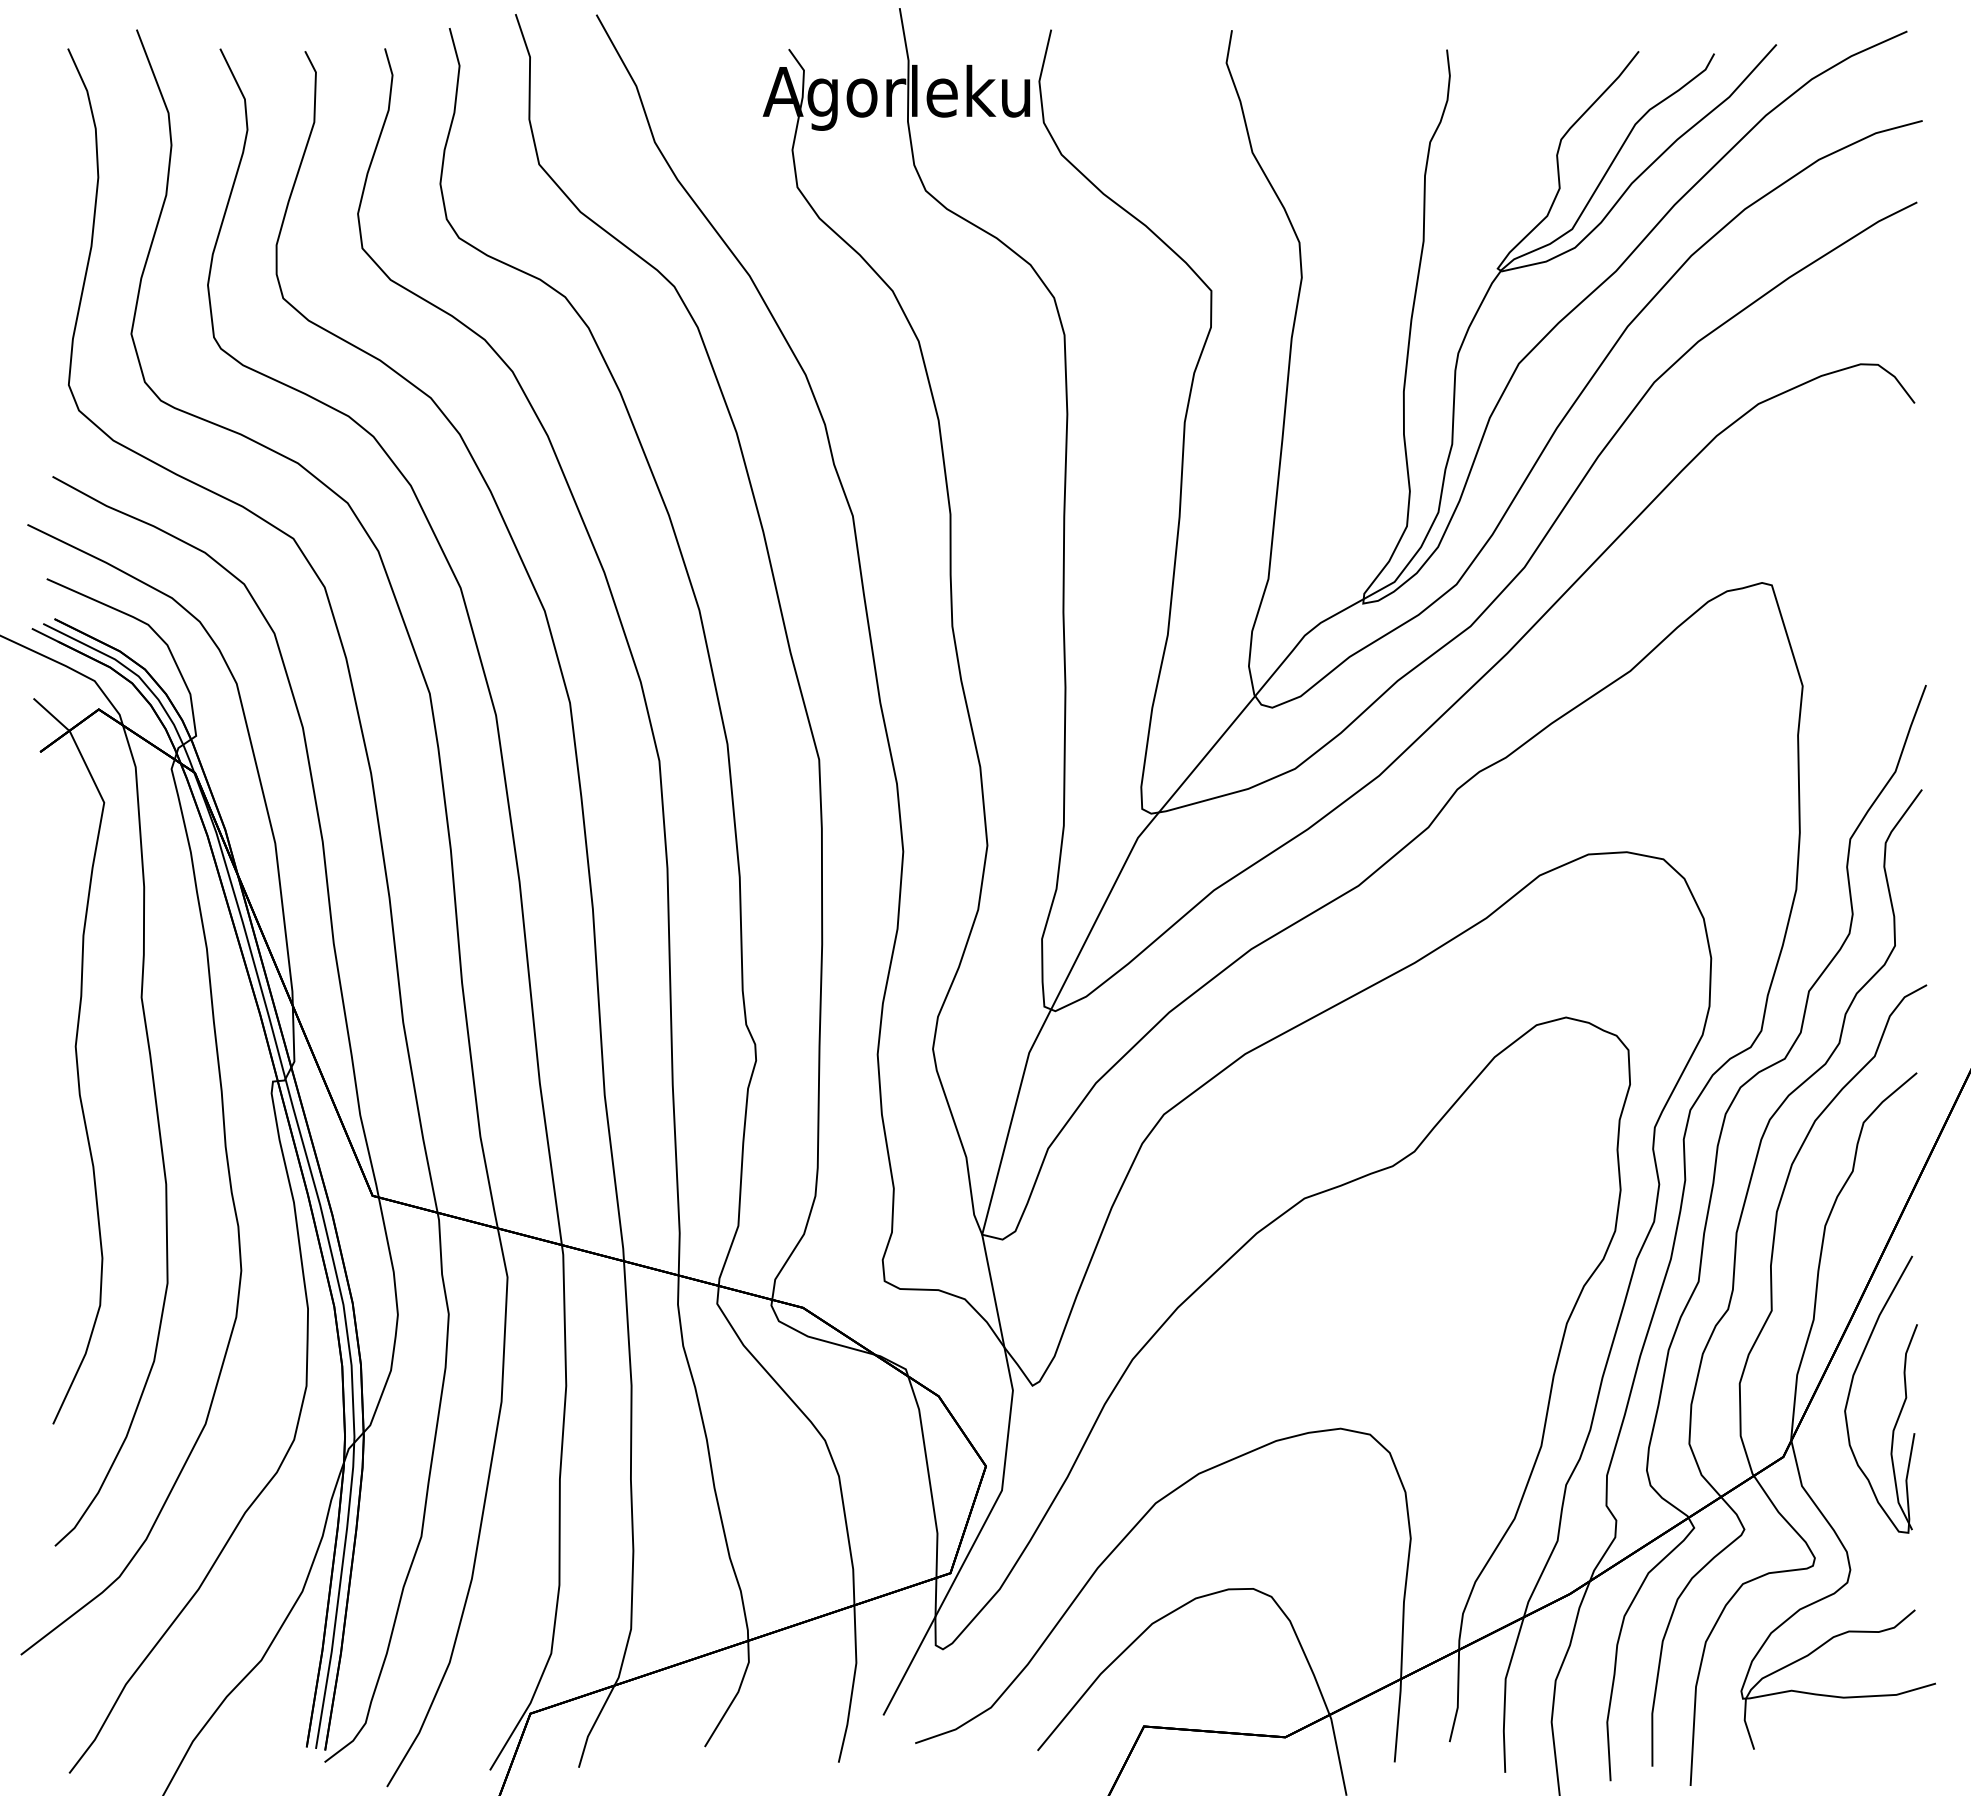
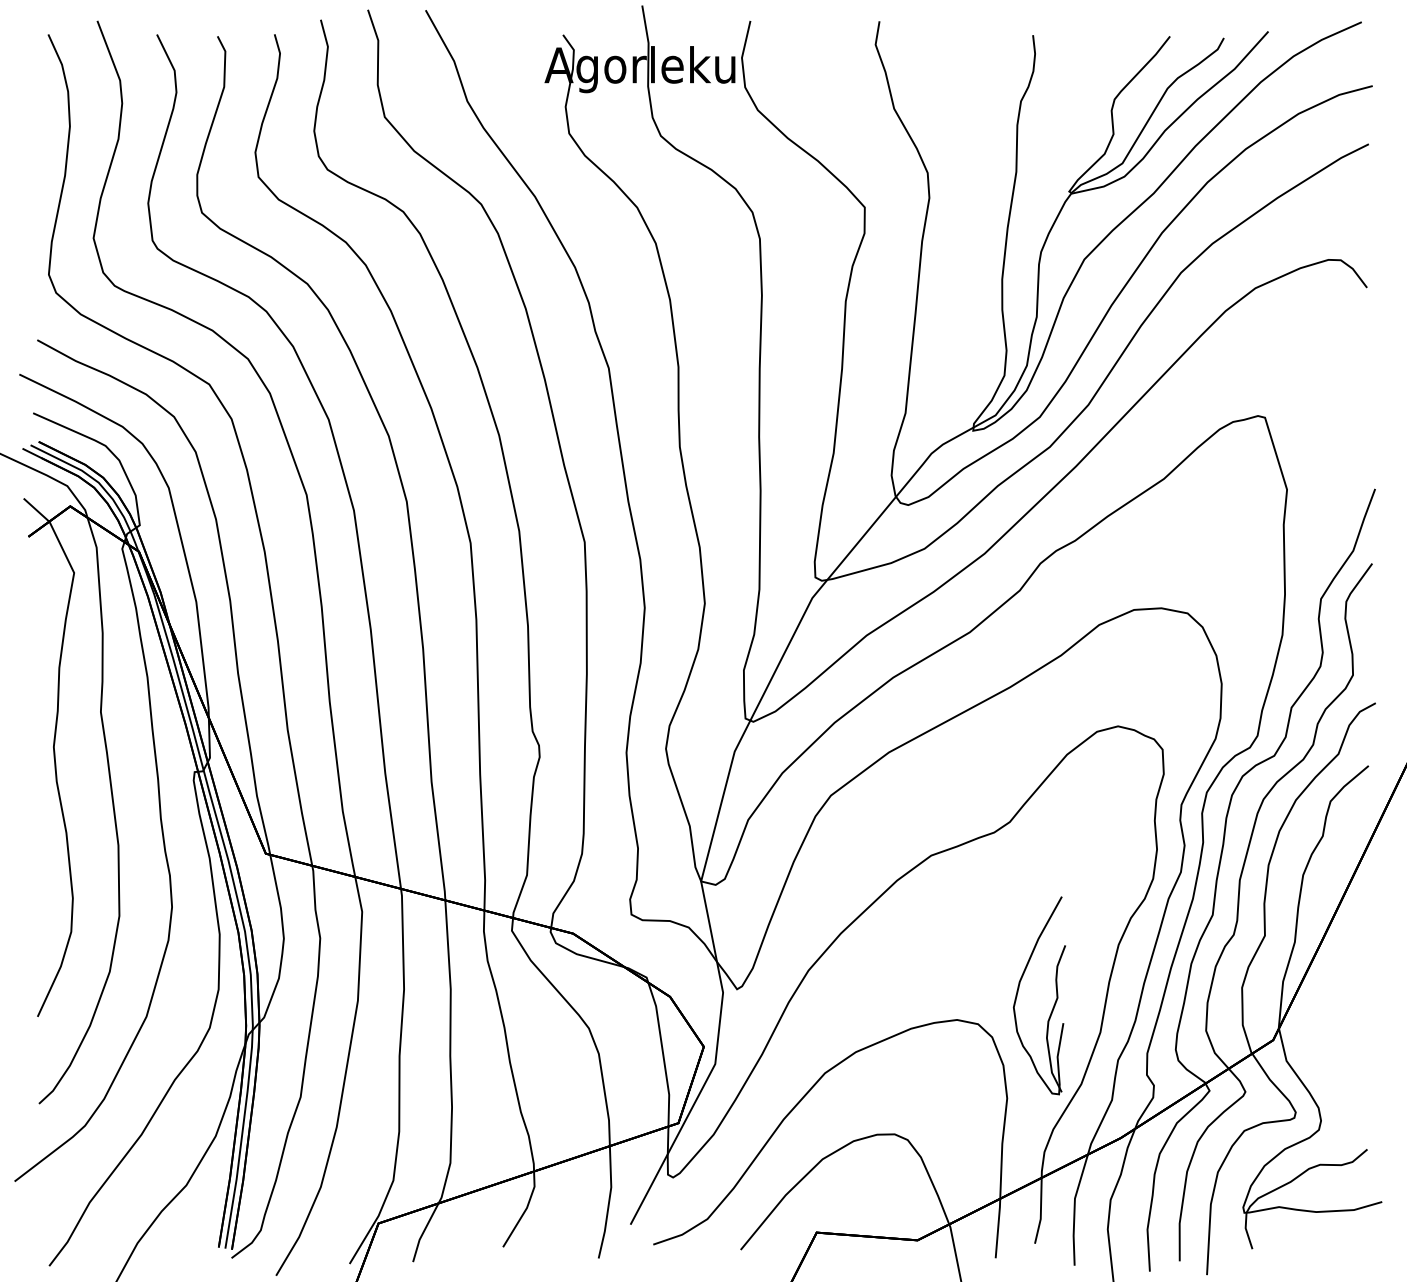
part: (1903, 1401) -> (1055, 1000), moved

